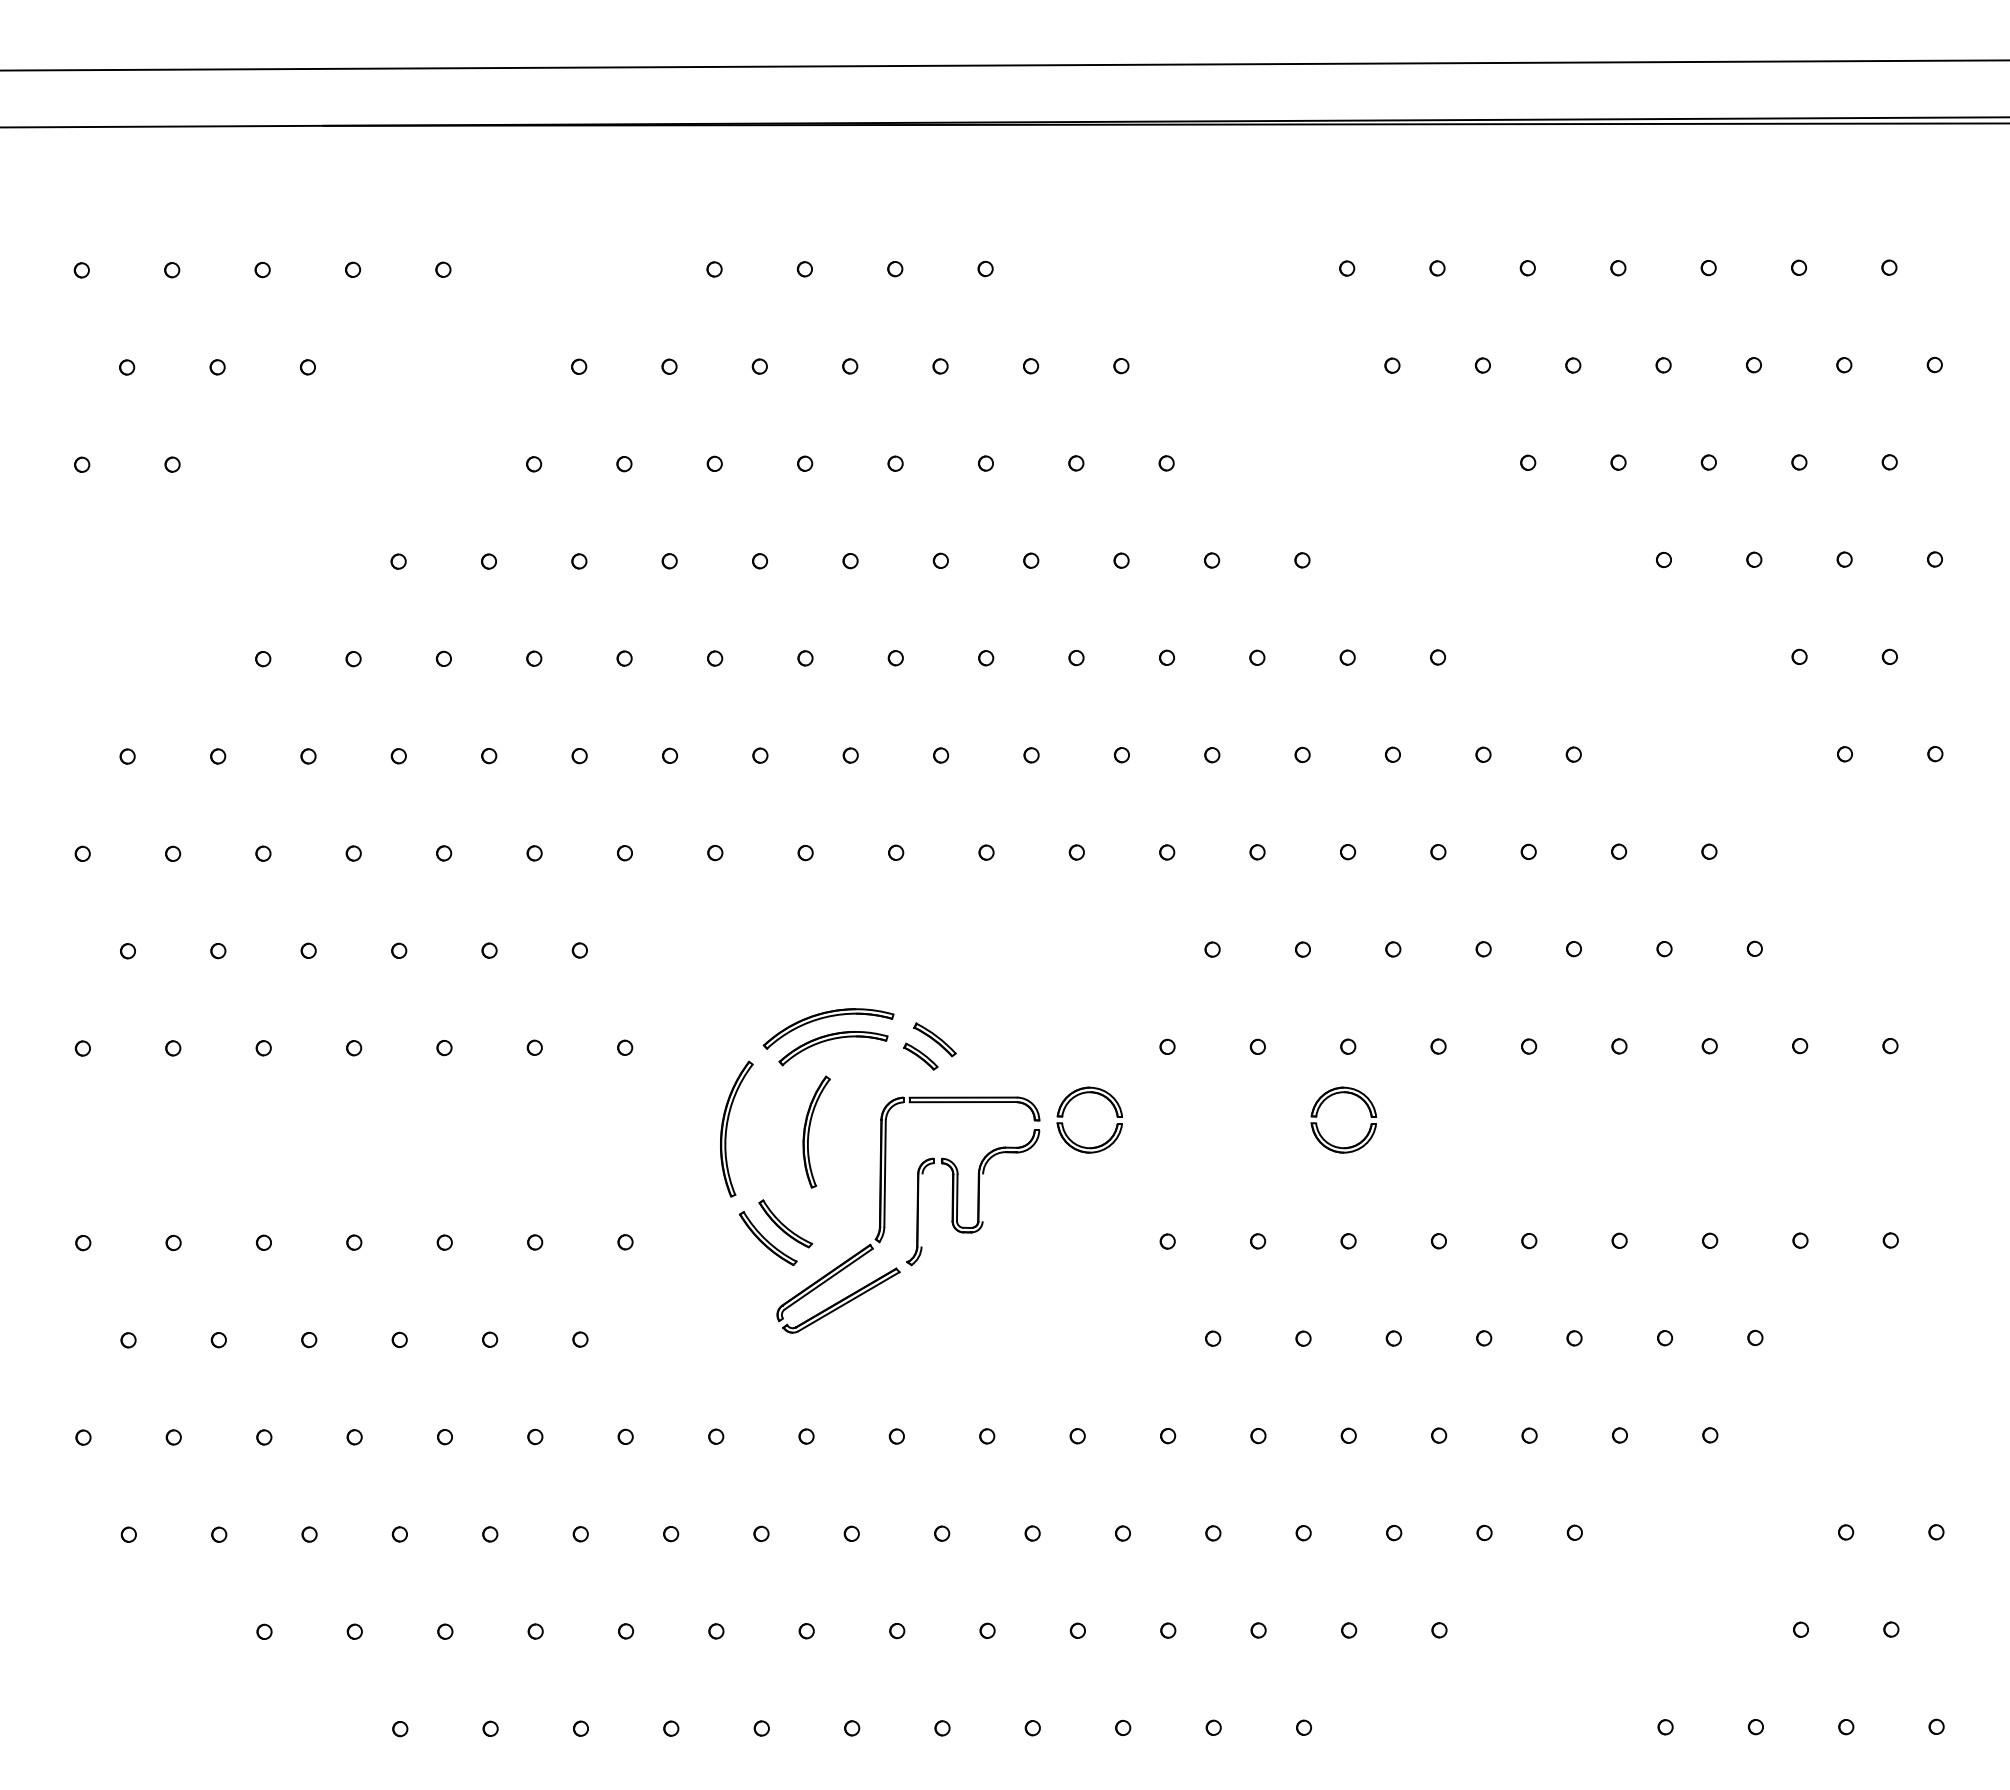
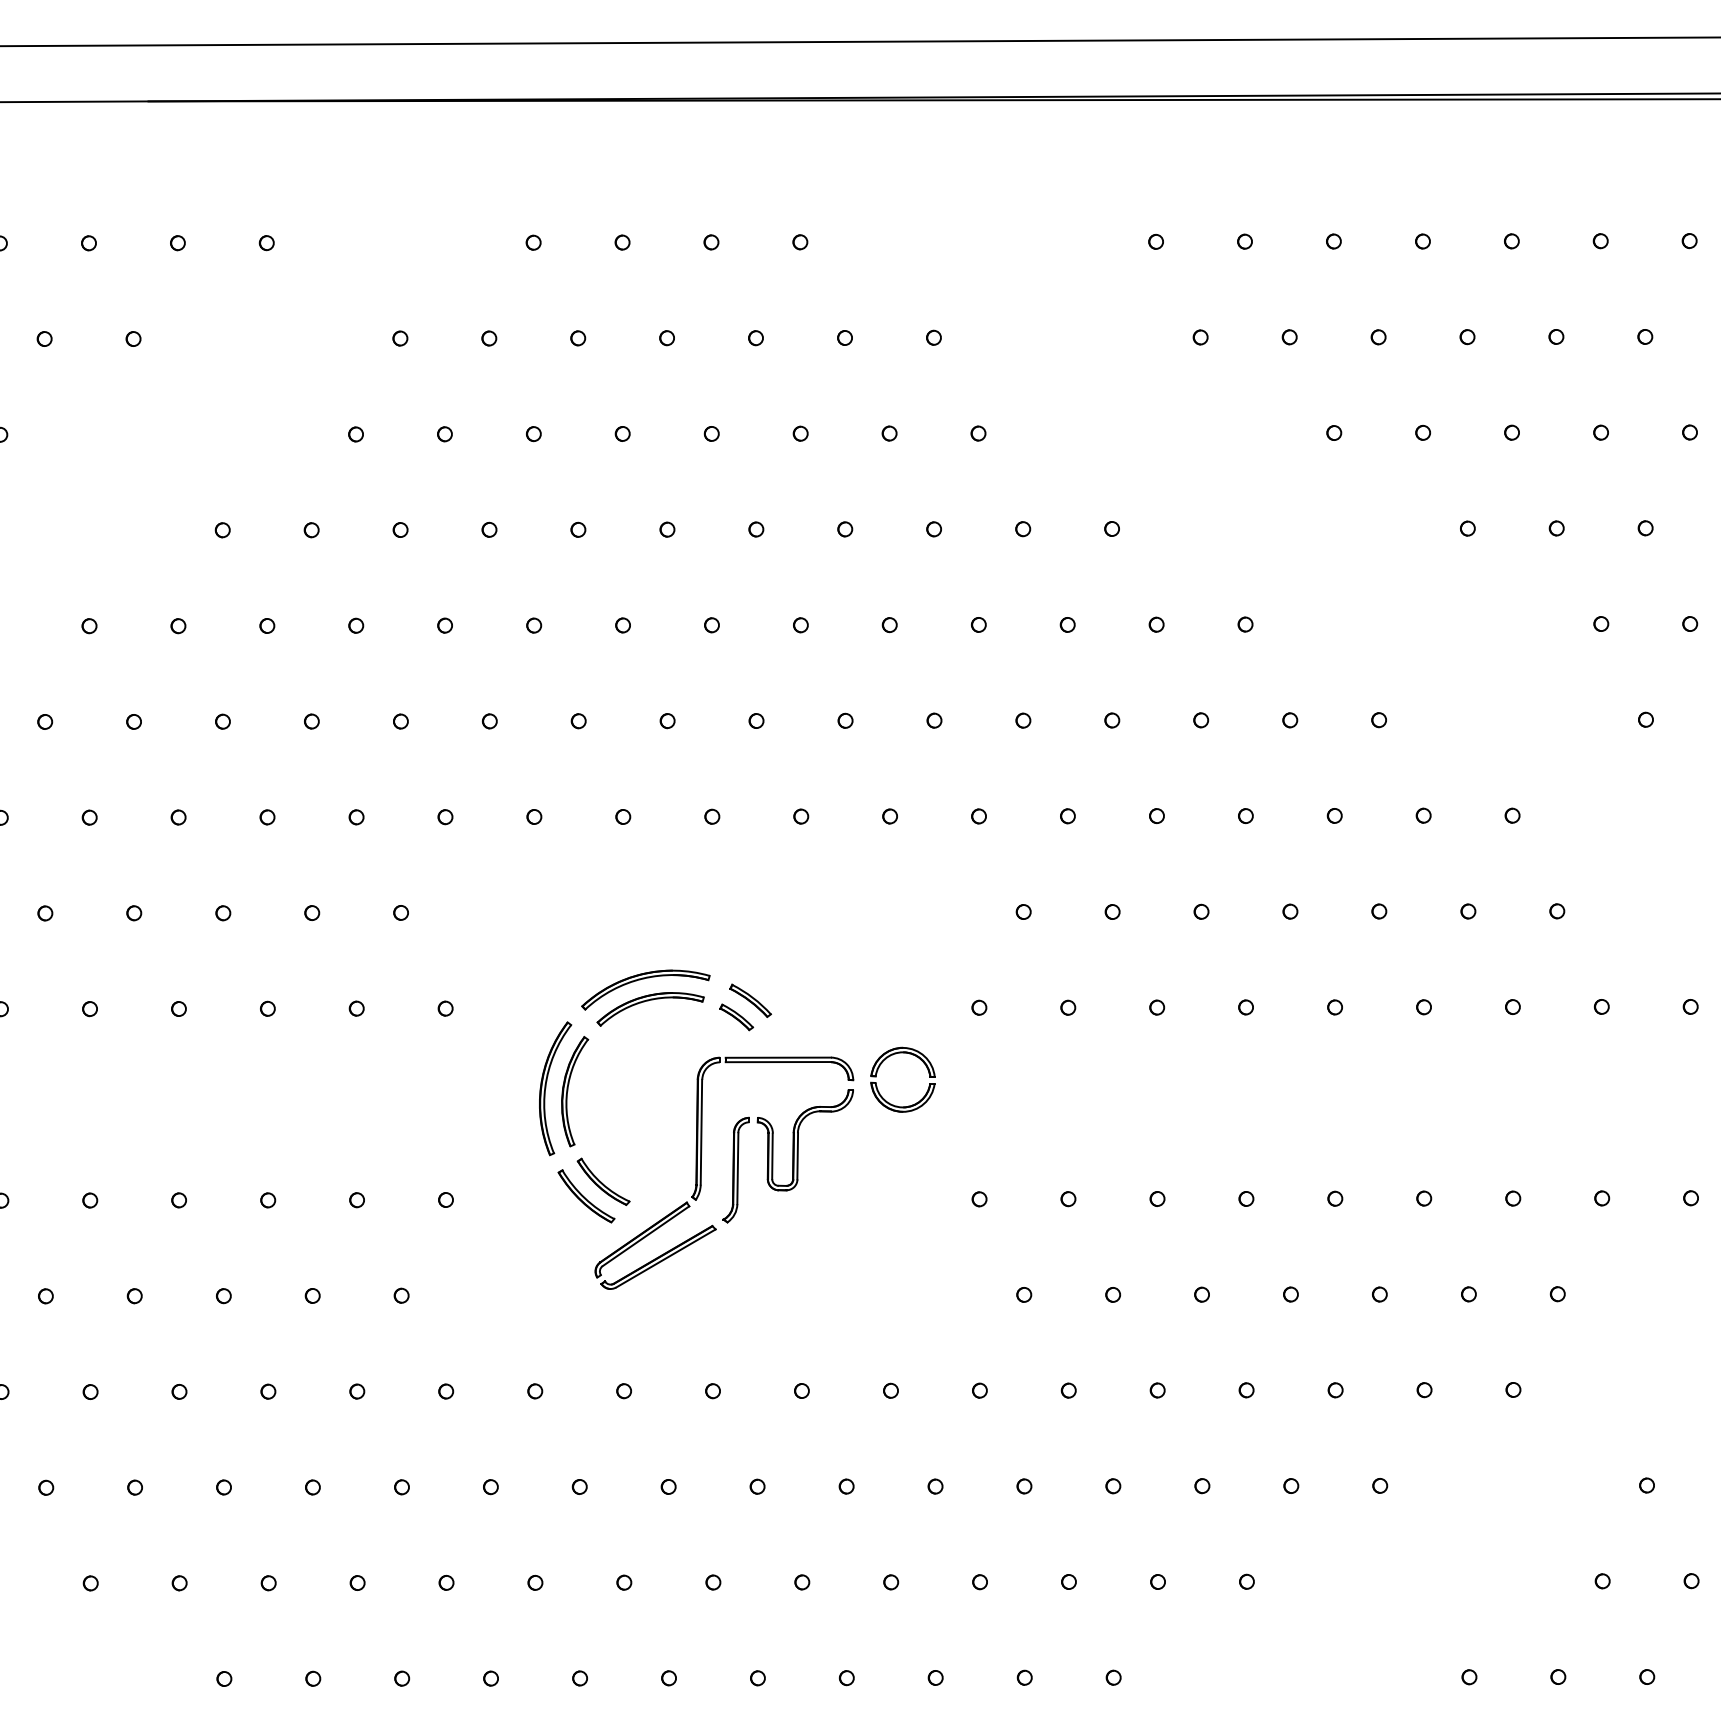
part: (1331, 1096) -> (1140, 1056), removed
part: (809, 1131) -> (568, 1091), moved
line: (982, 1197) -> (797, 1155), added
line: (921, 1210) -> (737, 1168), added

